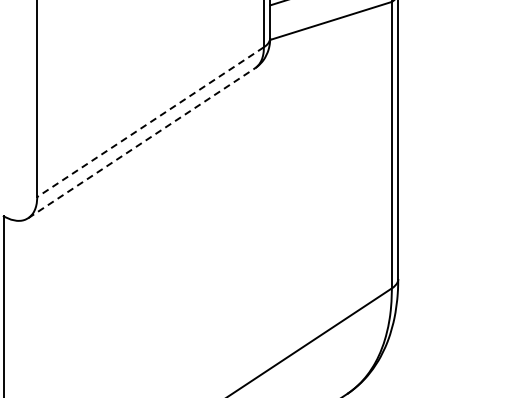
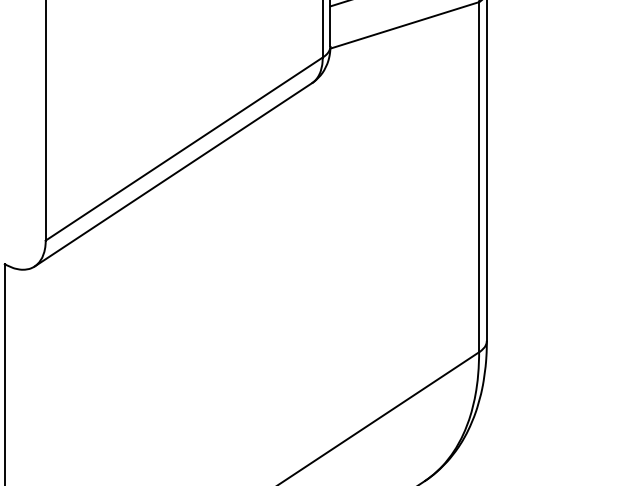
line: (150, 122) -> (184, 149), dashed -> solid
line: (141, 143) -> (173, 175), dashed -> solid

